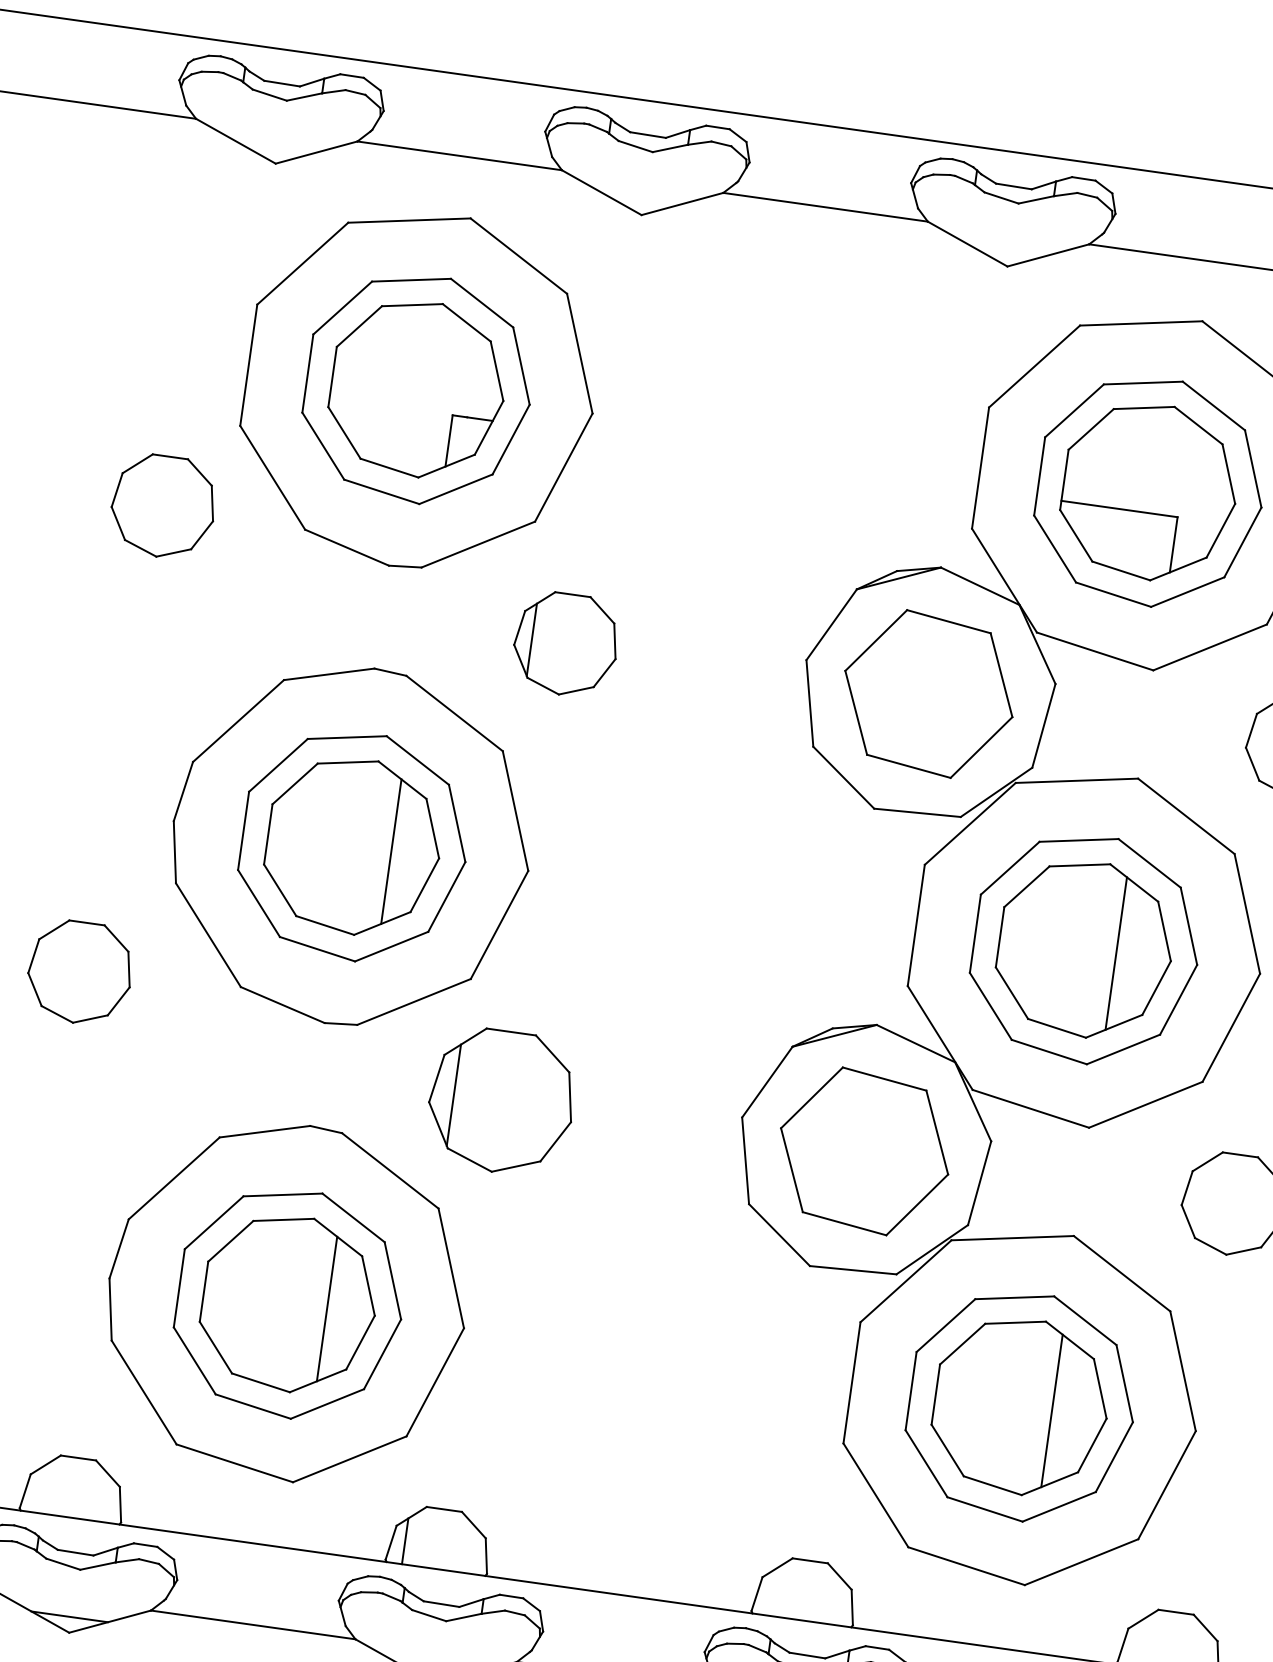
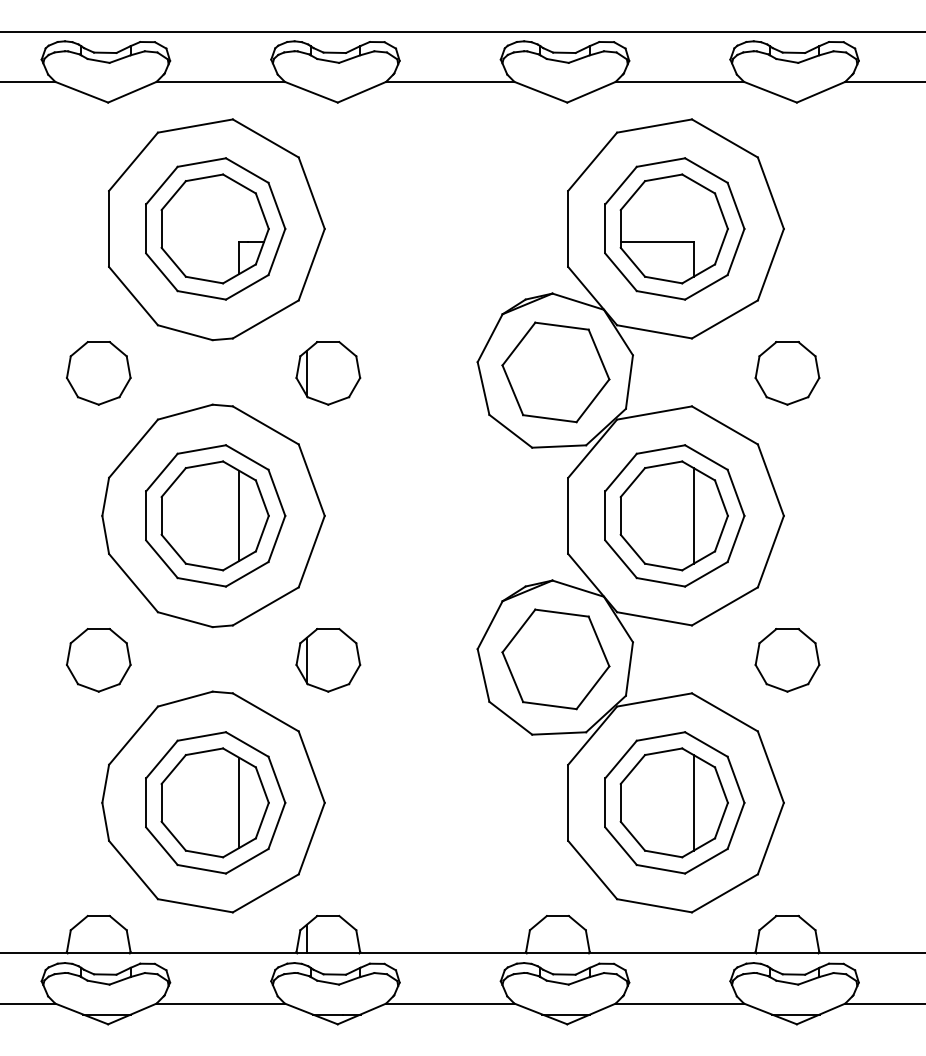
part: (162, 506) -> (98, 373), moved
part: (79, 972) -> (98, 660), moved
part: (501, 1102) -> (328, 660), size x0.71

